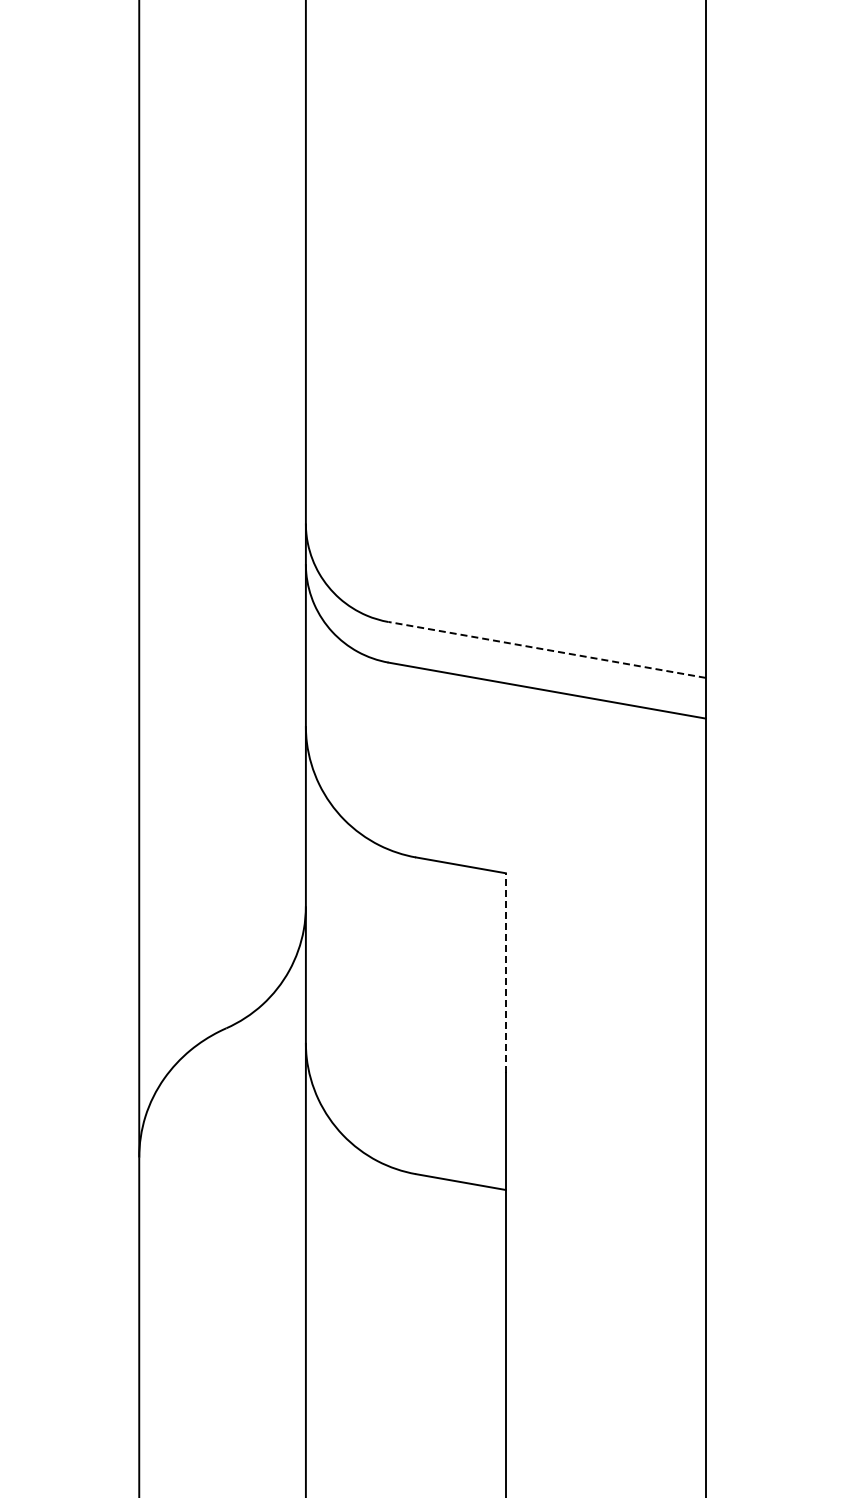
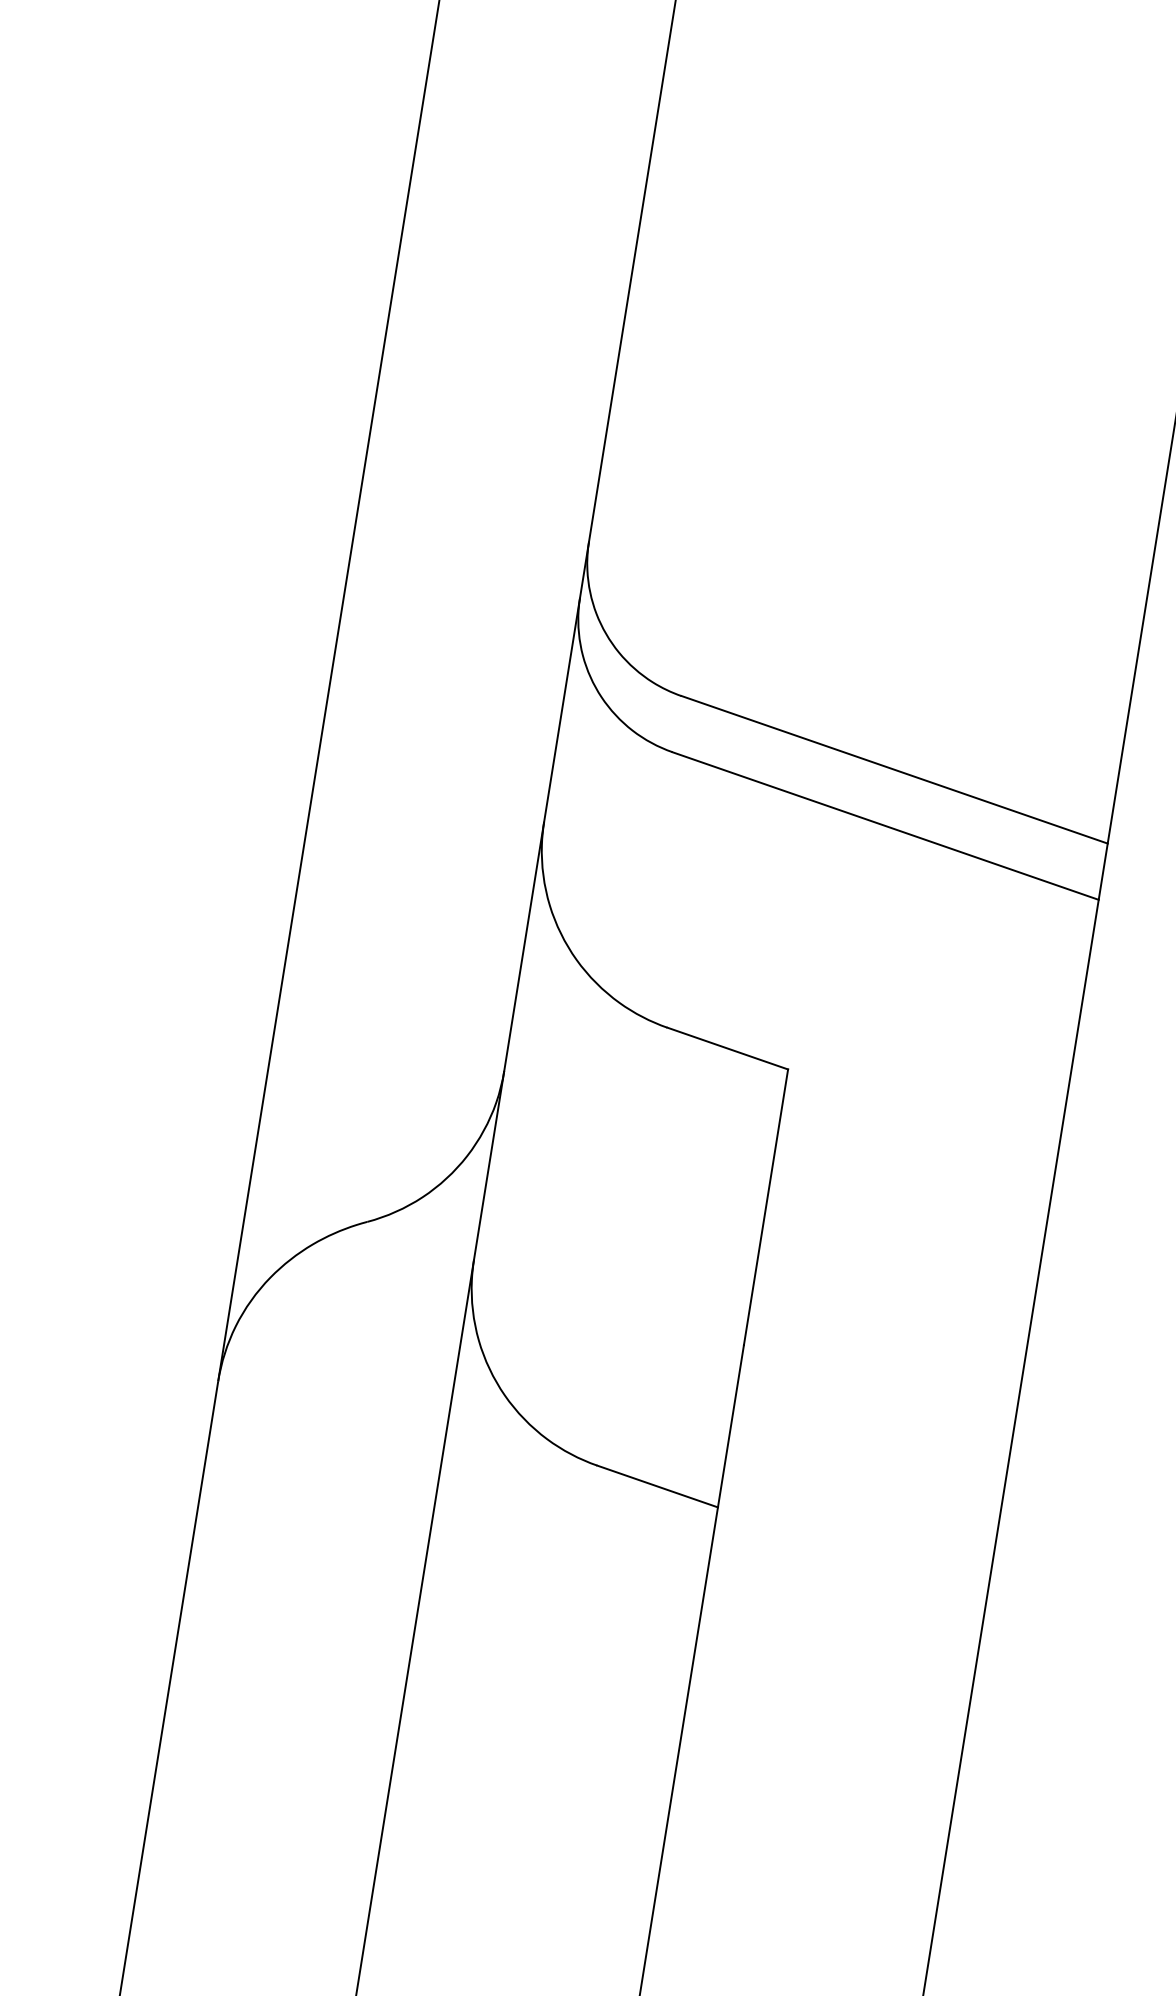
line: (546, 649) -> (893, 769), dashed -> solid
line: (505, 972) -> (765, 1206), dashed -> solid

